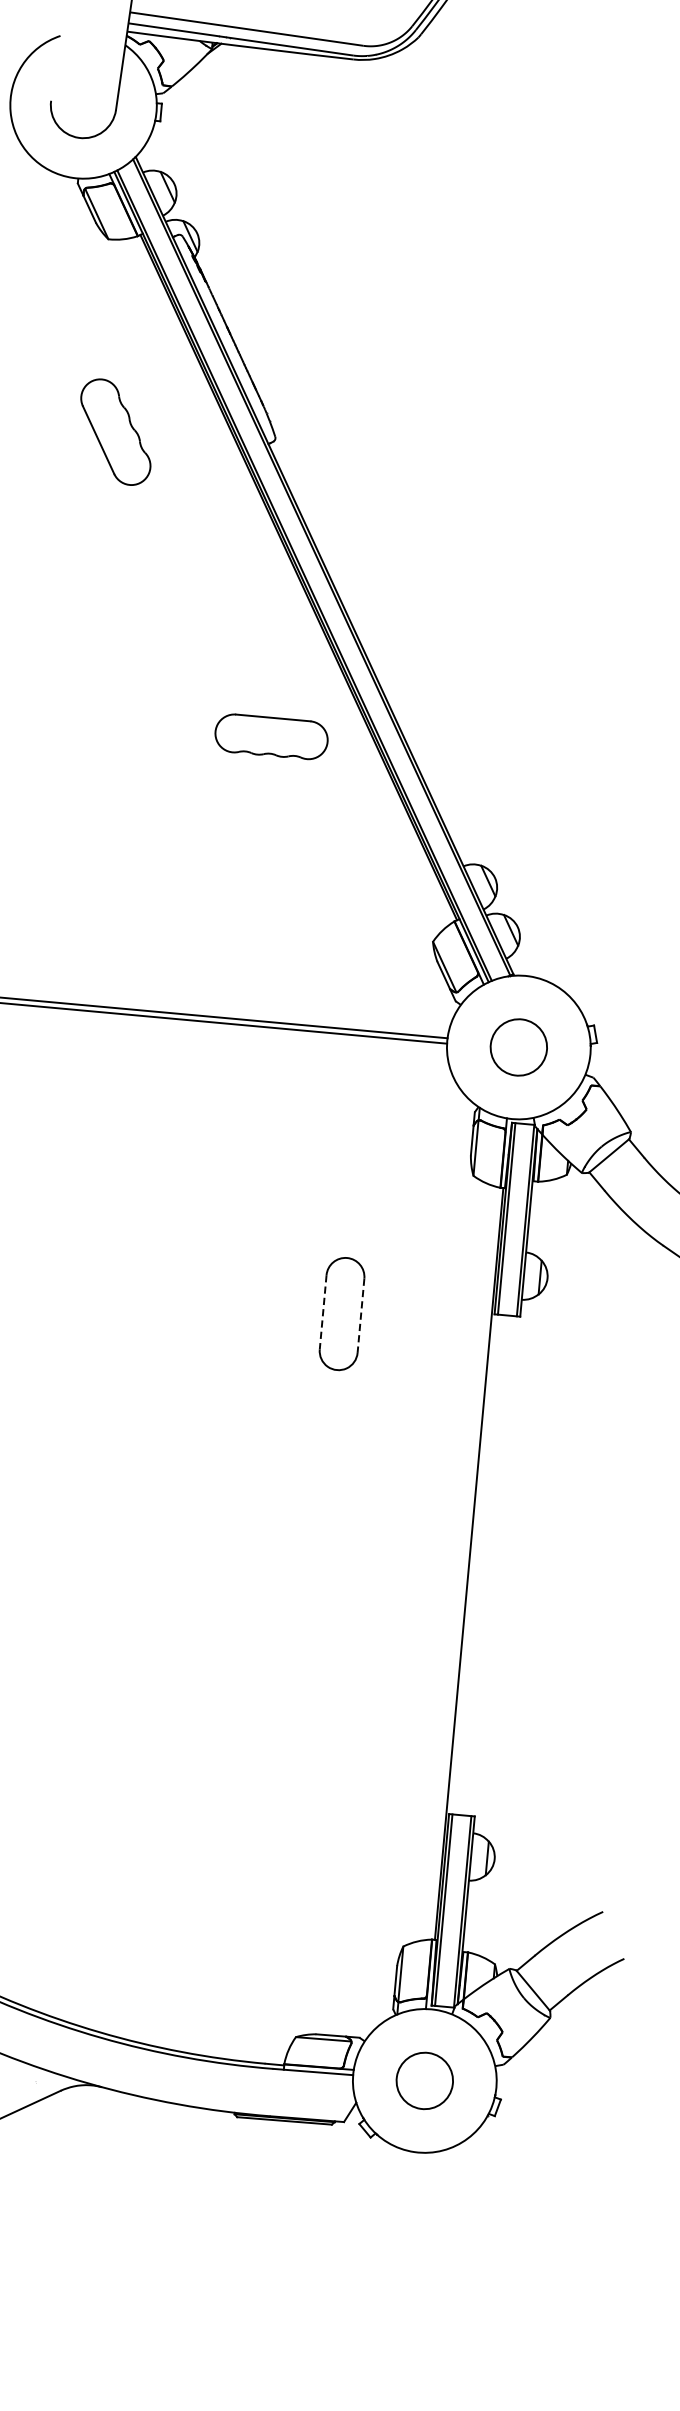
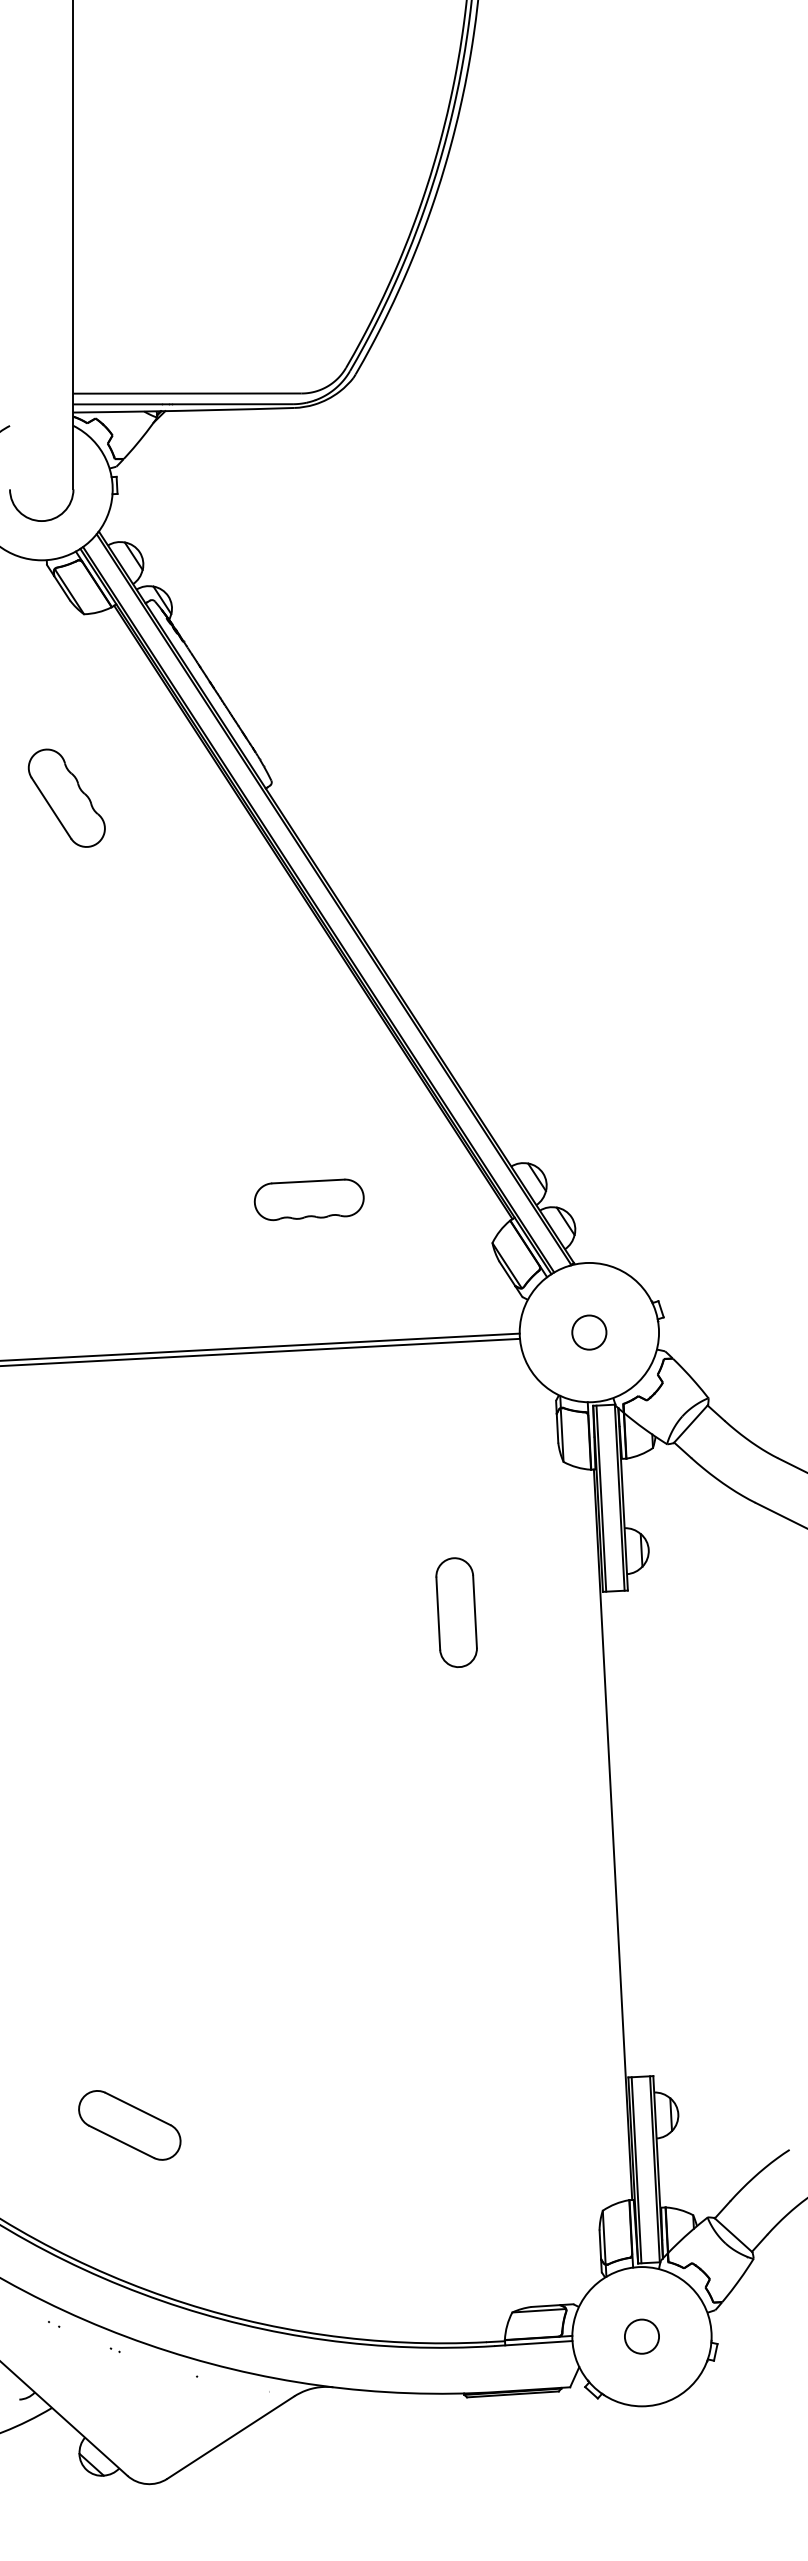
part: (115, 431) -> (66, 797), moved
part: (270, 736) -> (308, 1199), moved
circle: (519, 1047) -> (589, 1332), size x0.62
line: (323, 1313) -> (438, 1614), dashed -> solid
line: (361, 1316) -> (475, 1612), dashed -> solid
circle: (424, 2080) -> (641, 2336), size x0.62

